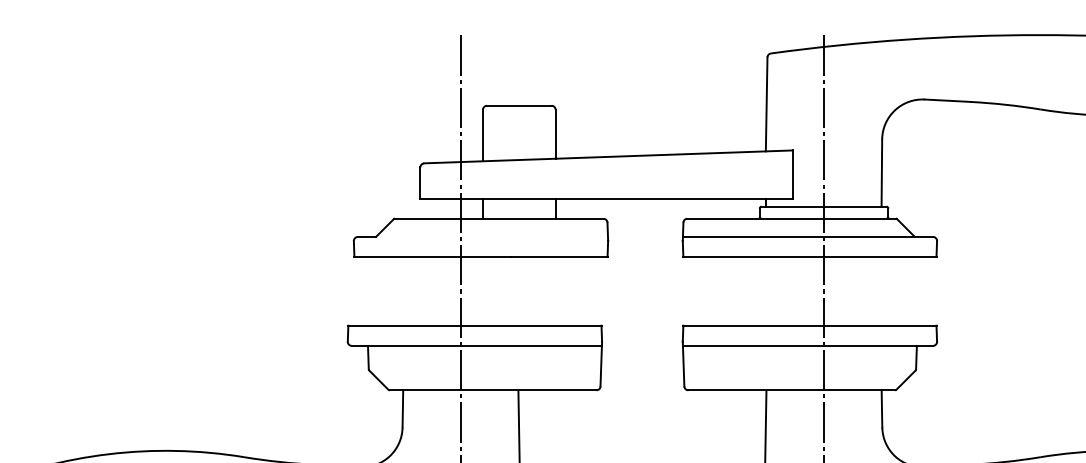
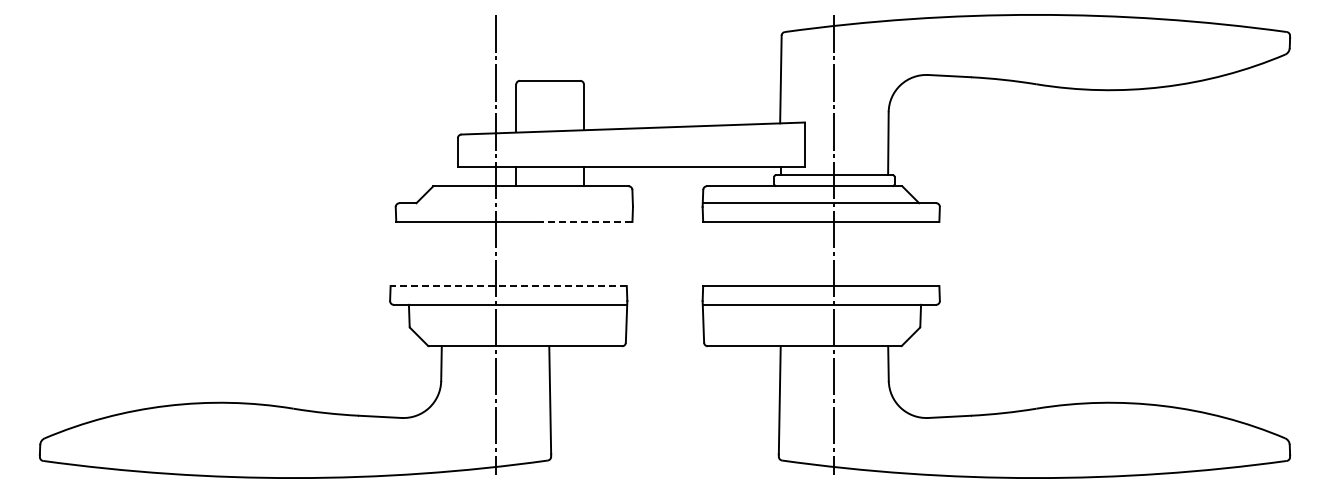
line: (558, 257) -> (586, 222), solid -> dashed
line: (474, 326) -> (508, 286), solid -> dashed

